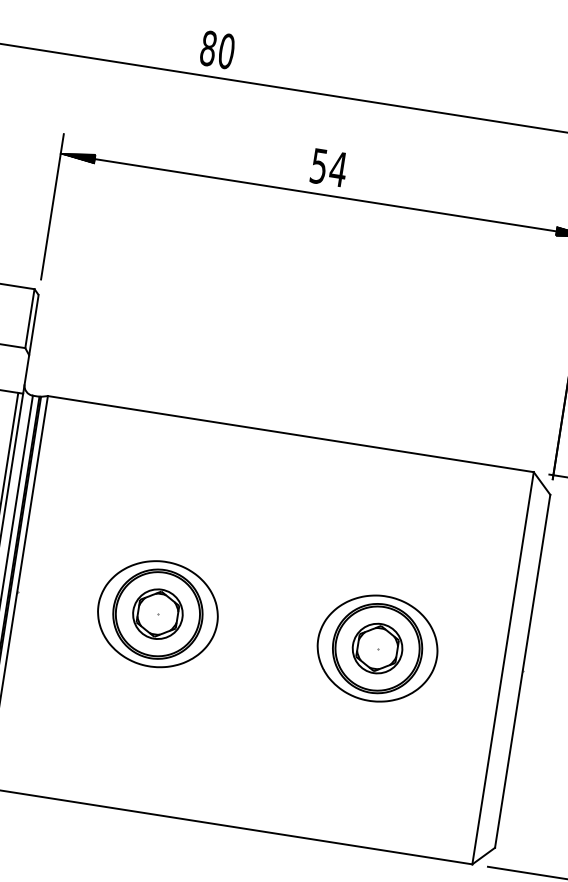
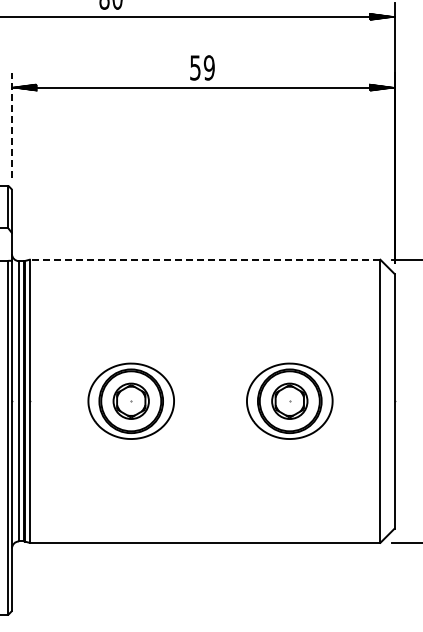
text: (338, 168) -> (209, 67), 54 -> 59
line: (53, 206) -> (12, 125), solid -> dashed
line: (290, 433) -> (204, 259), solid -> dashed

